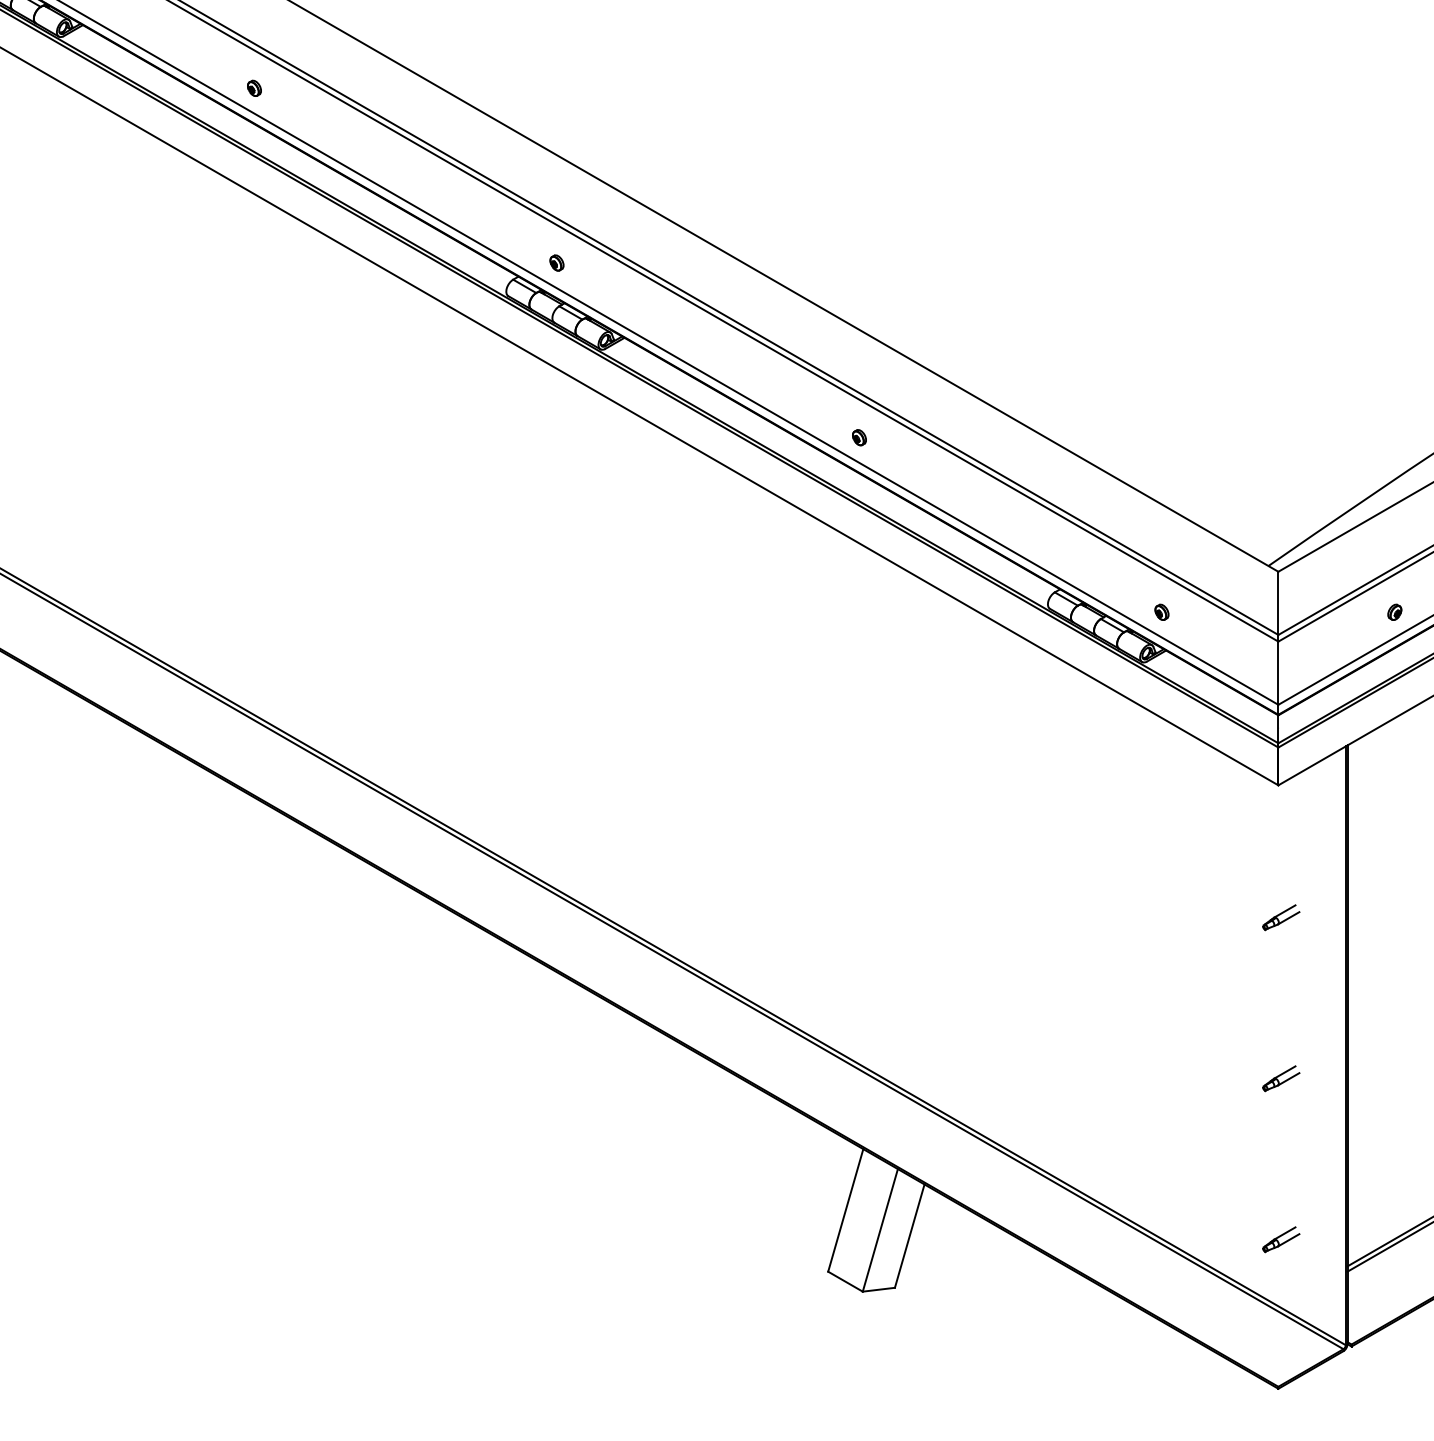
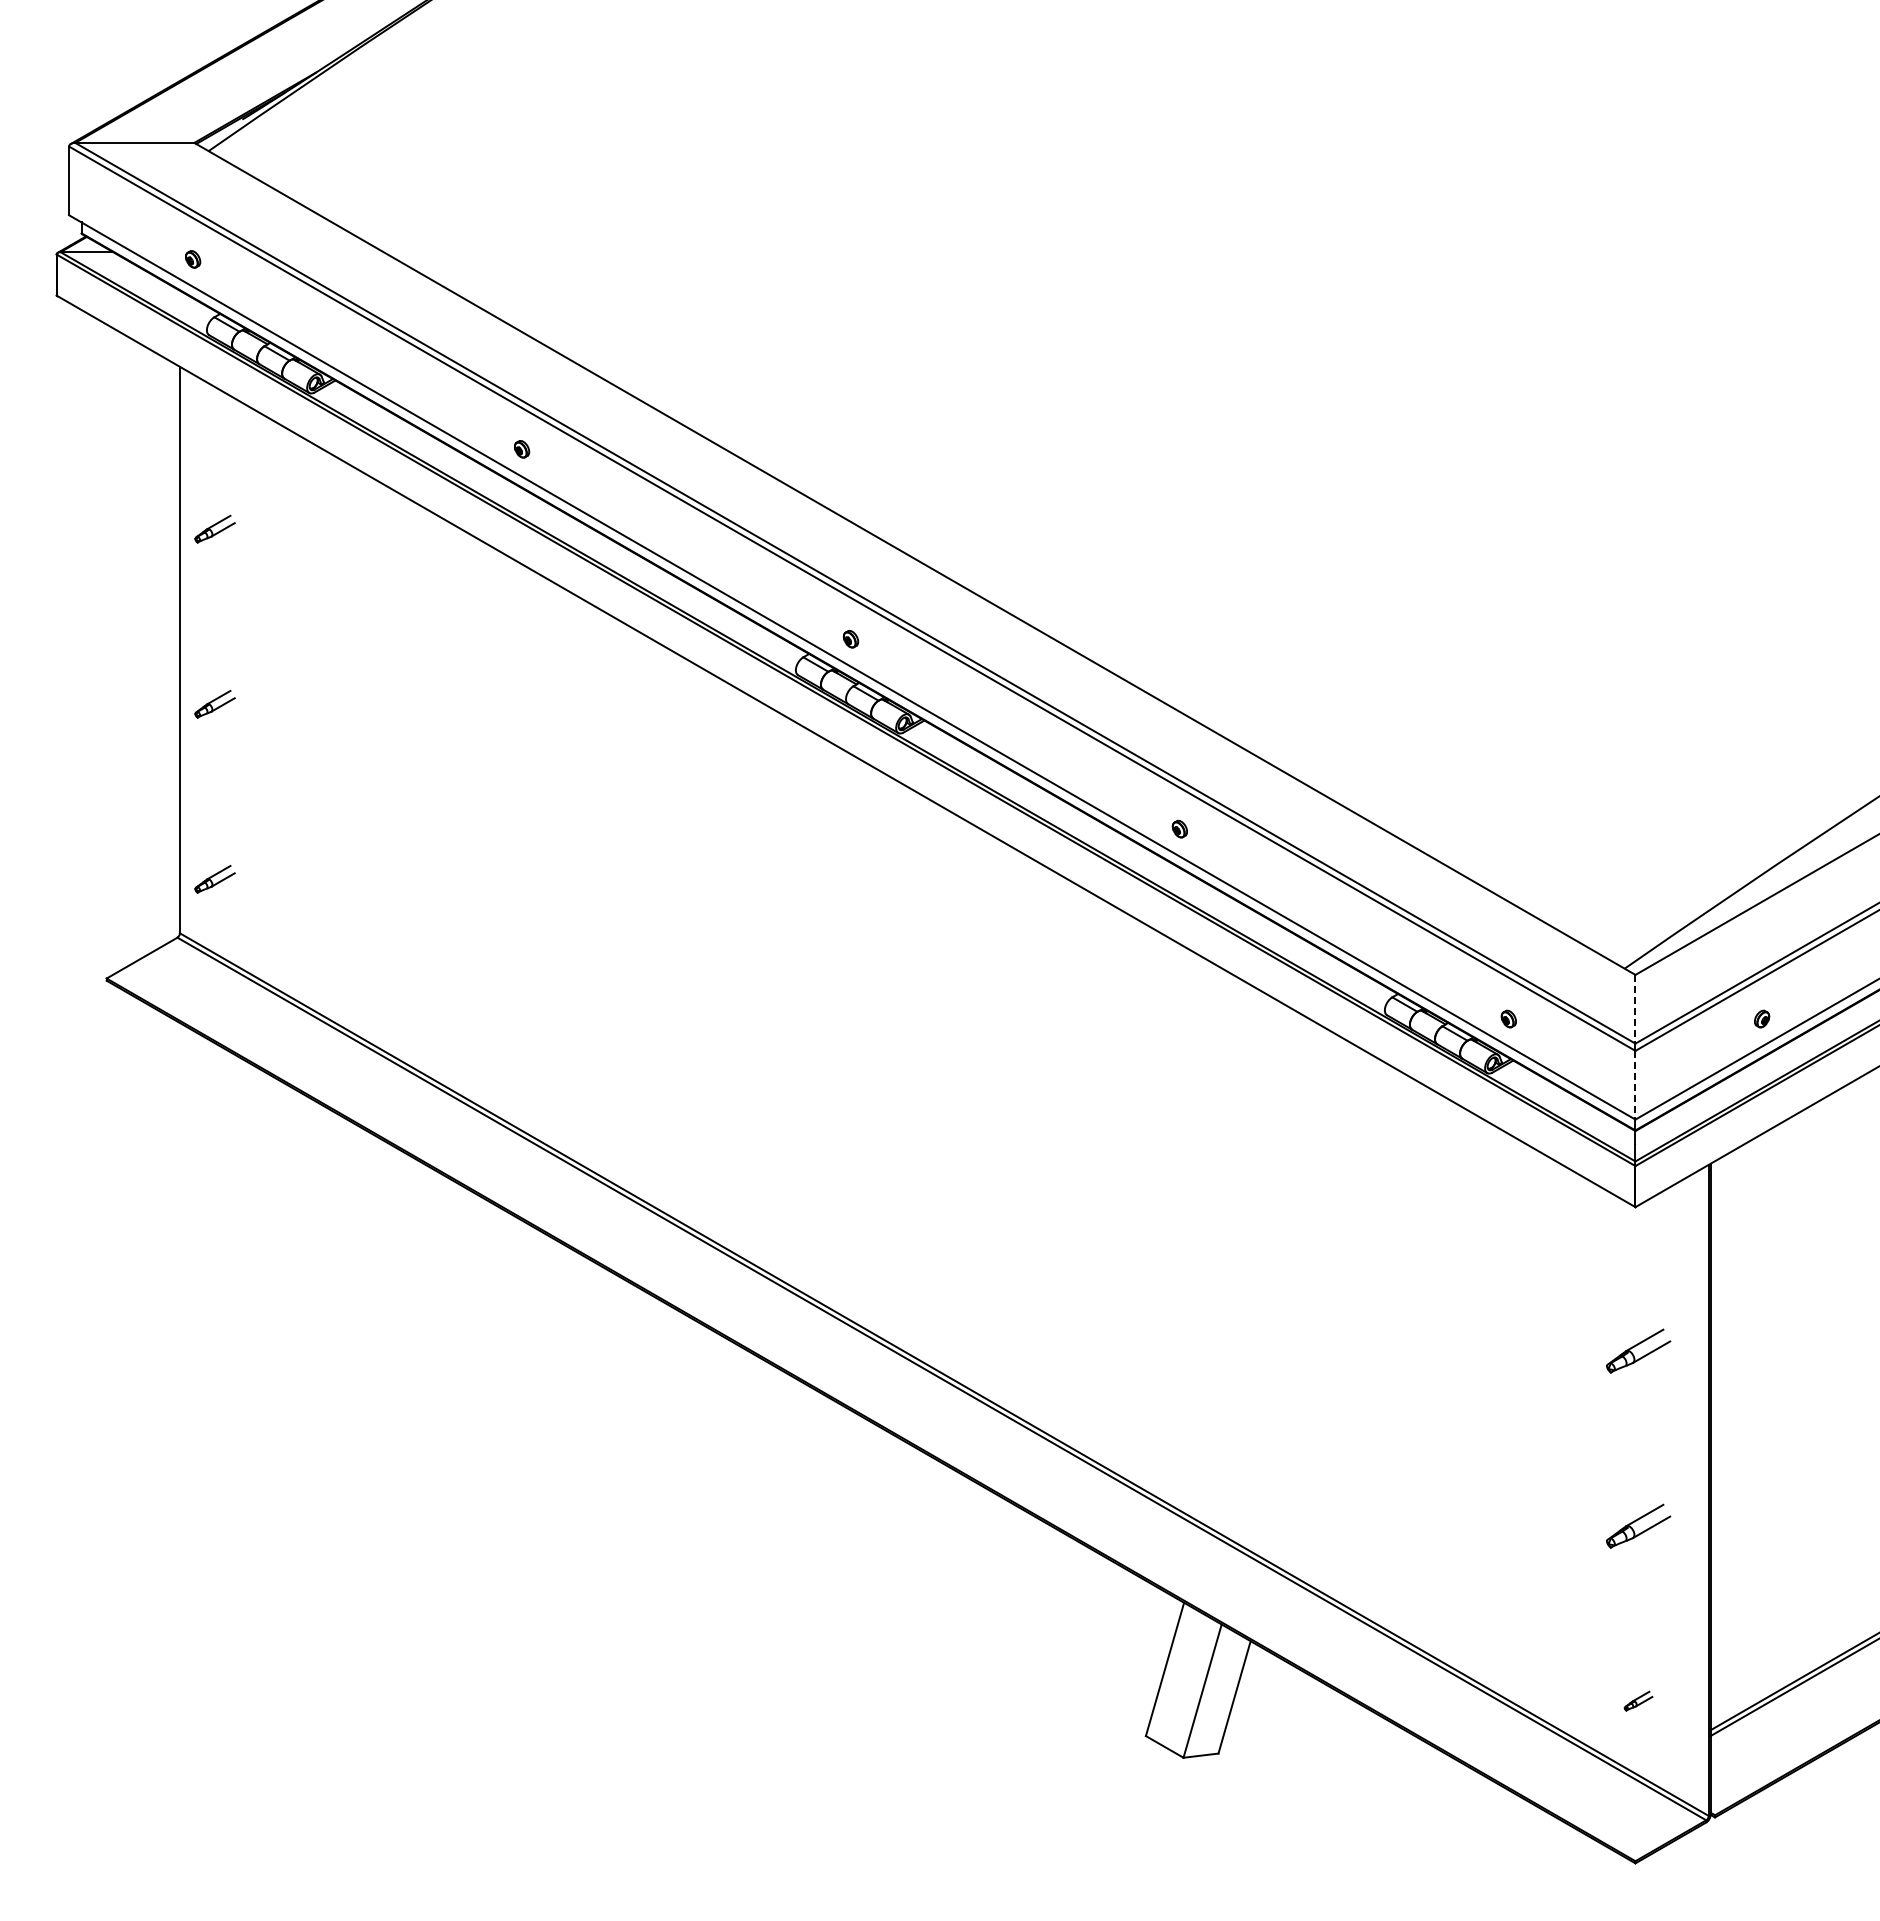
line: (1278, 603) -> (1635, 1009), solid -> dashed
line: (1278, 673) -> (1635, 1085), solid -> dashed
part: (1281, 917) -> (1638, 1350), size x1.6
part: (1281, 1078) -> (1638, 1525), size x1.6
part: (1281, 1239) -> (1638, 1700), size x0.7

